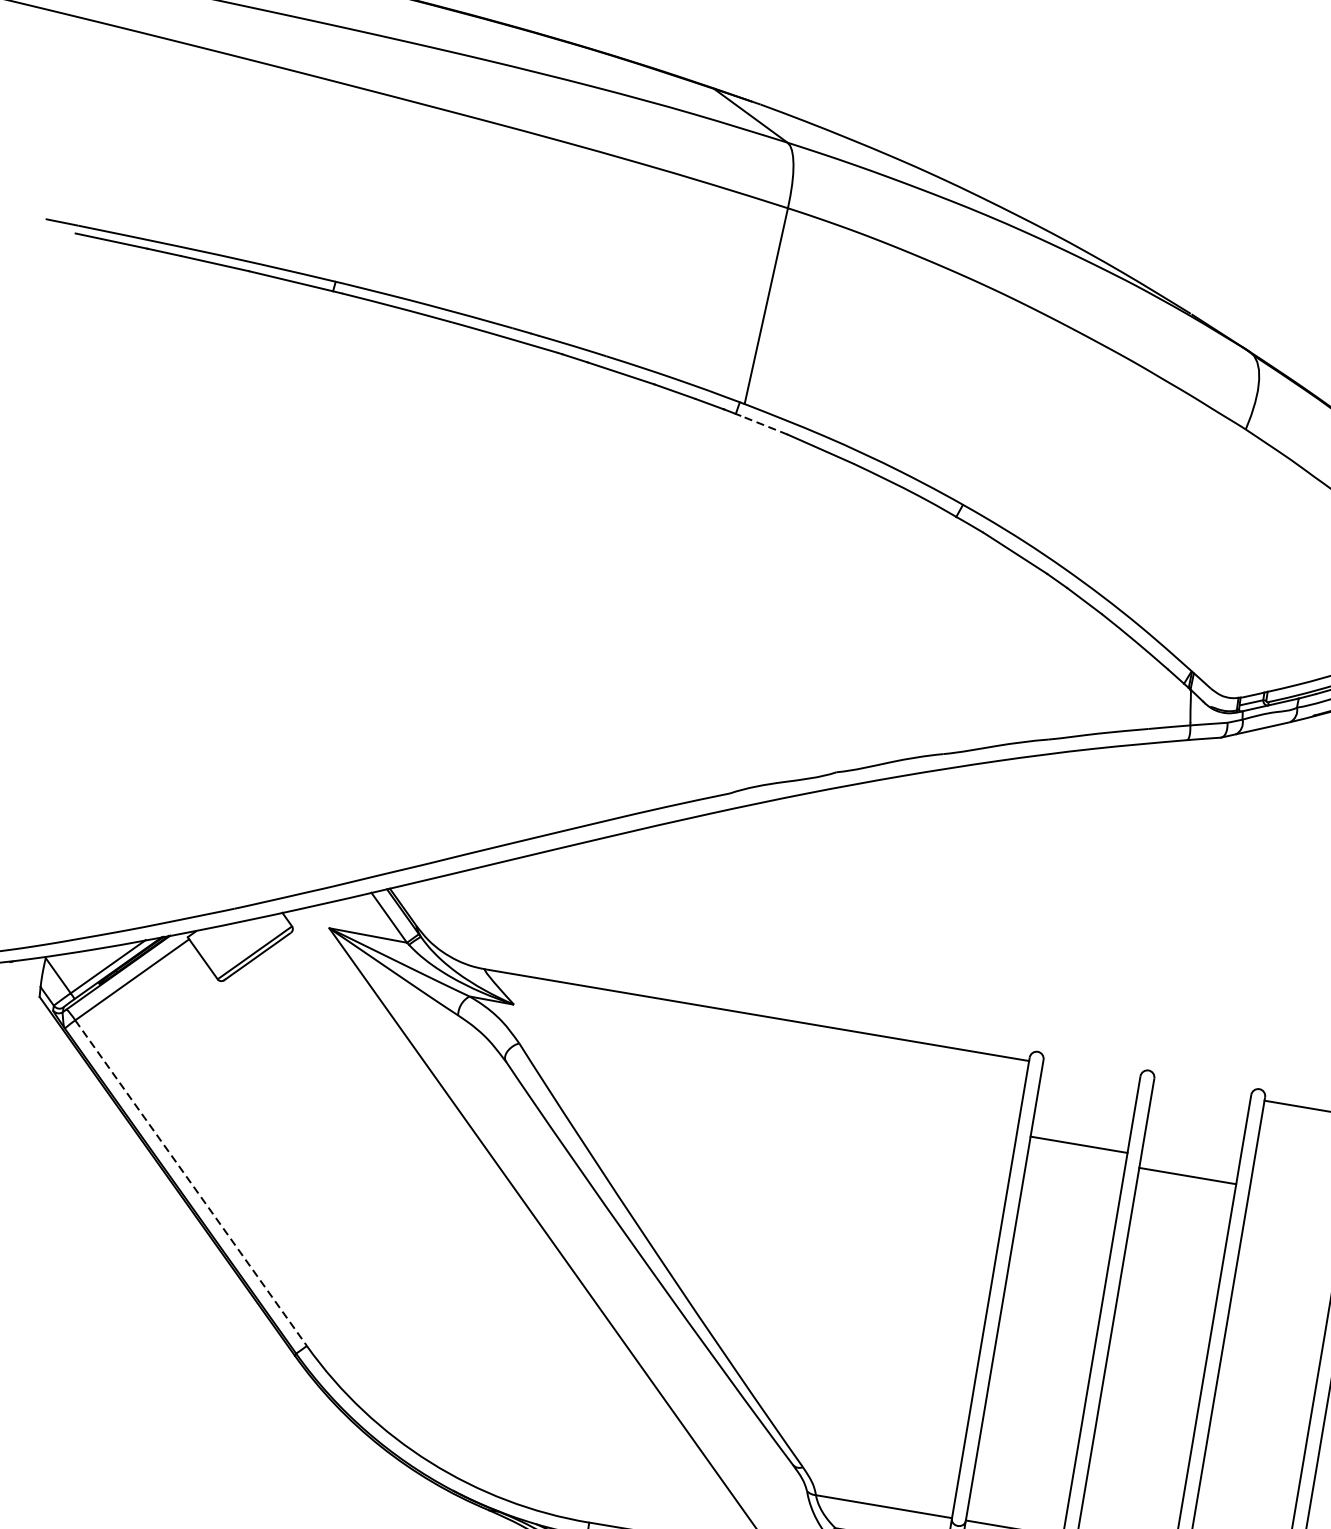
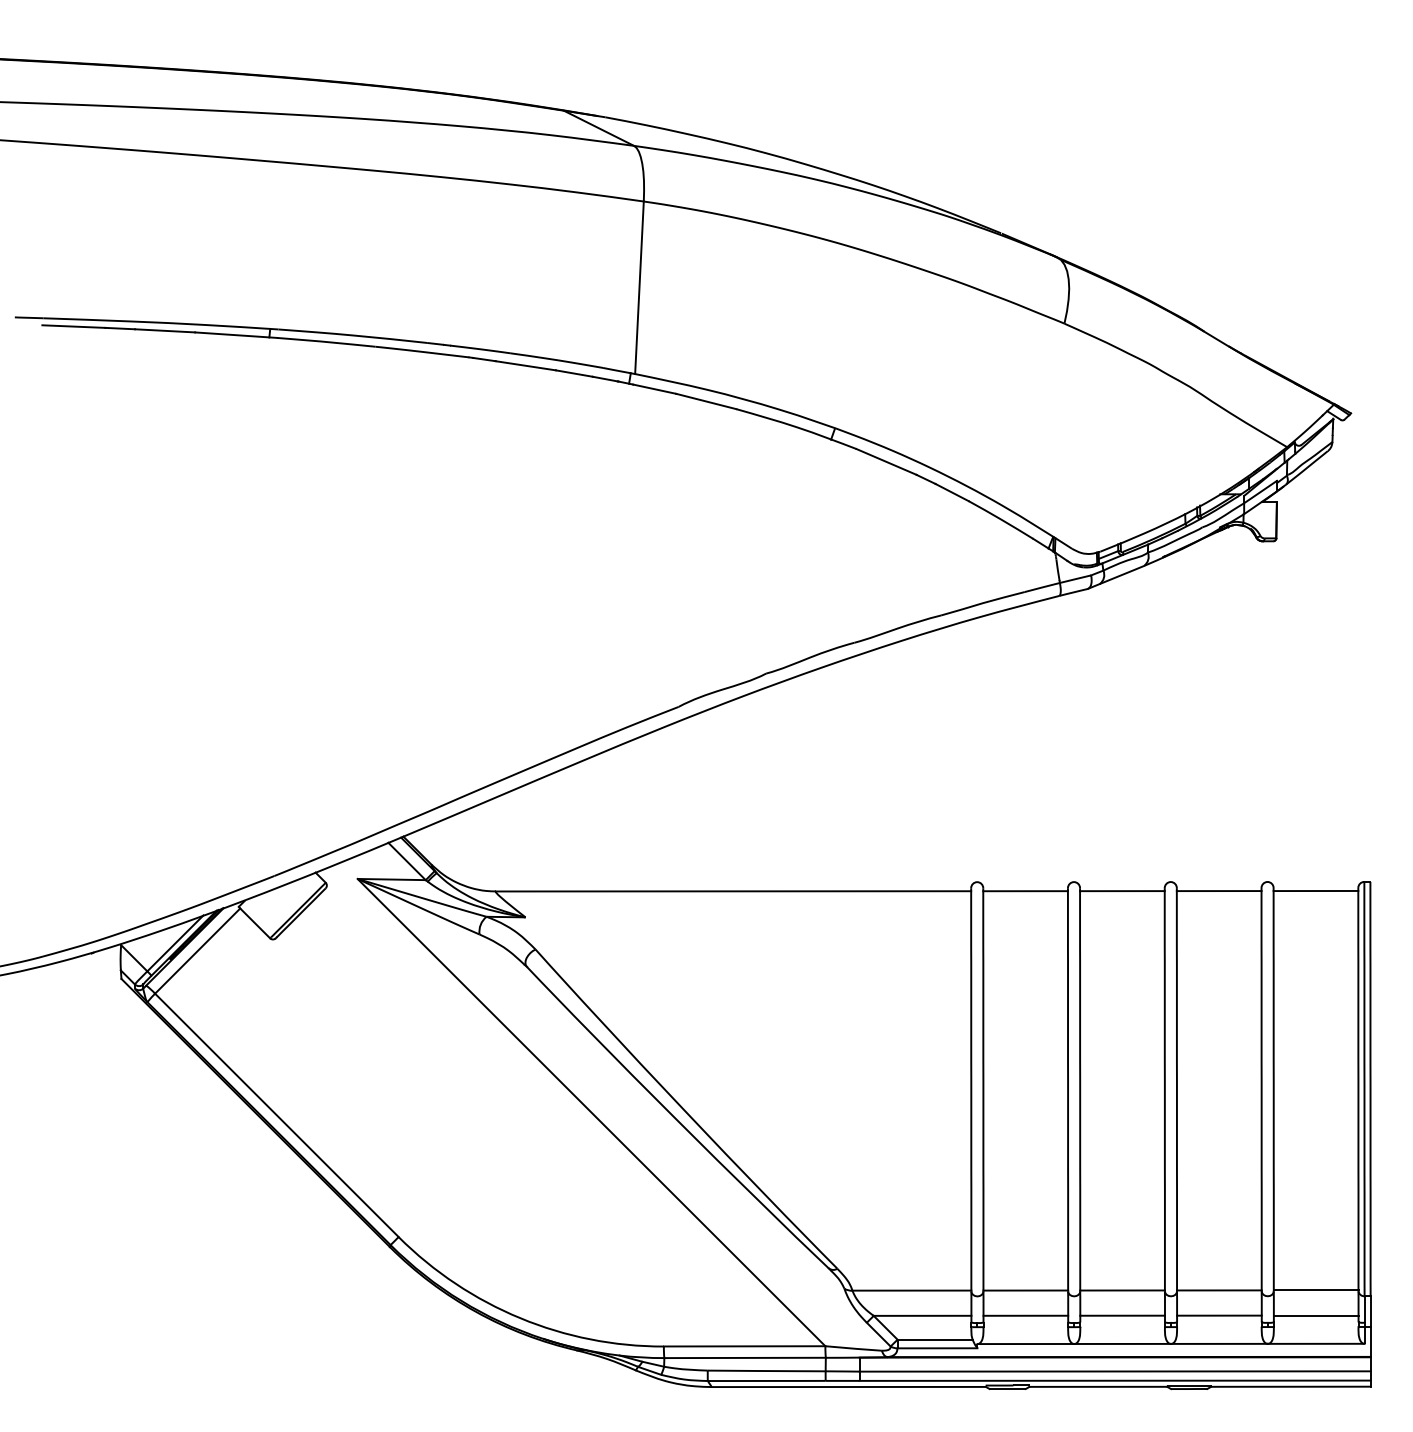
line: (763, 425) -> (654, 389), dashed -> solid
line: (1078, 1145) -> (1025, 891), moved
line: (1187, 1176) -> (1122, 891), moved
line: (191, 1183) -> (277, 1115), dashed -> solid

